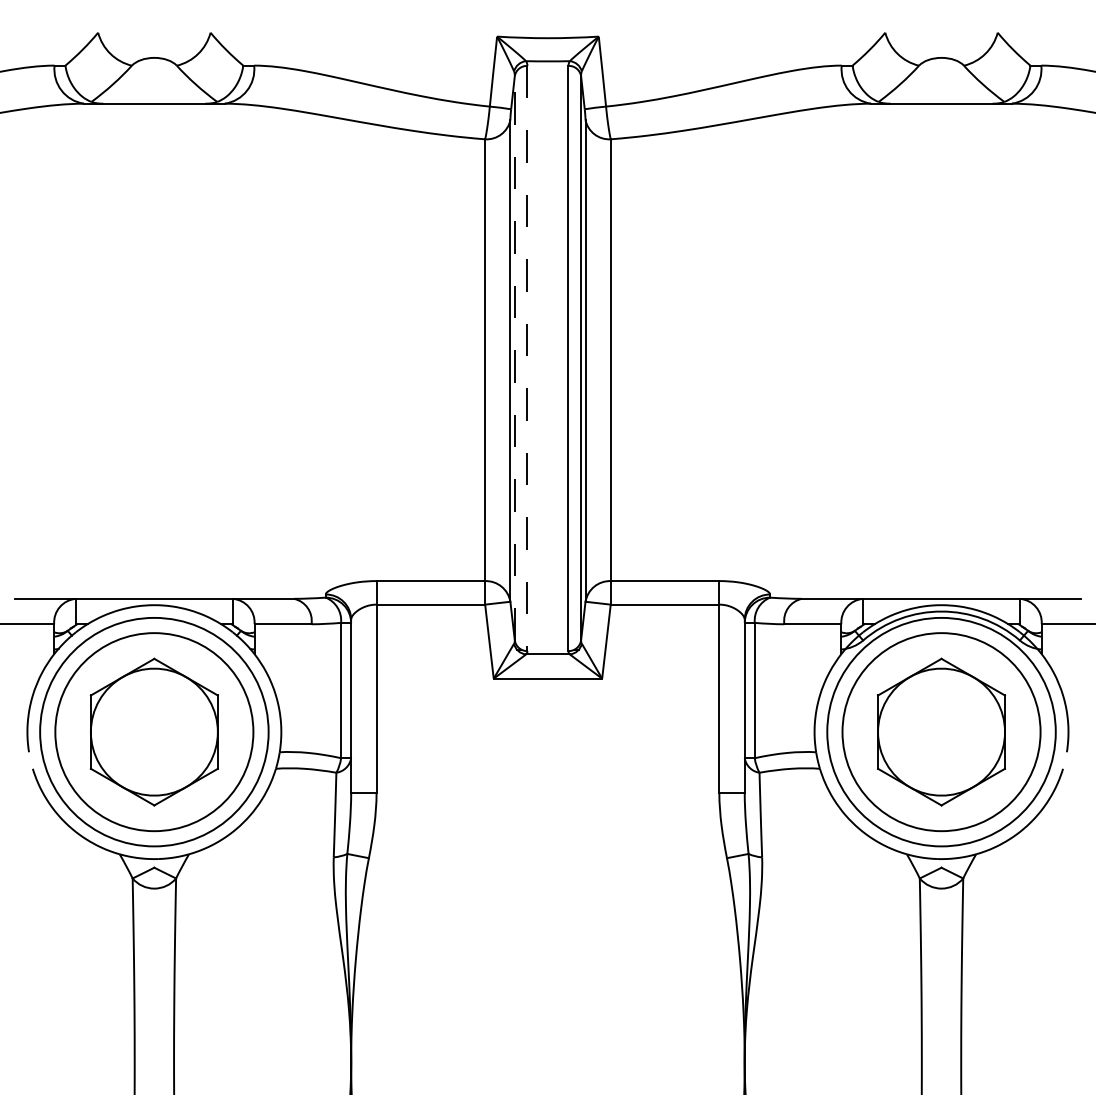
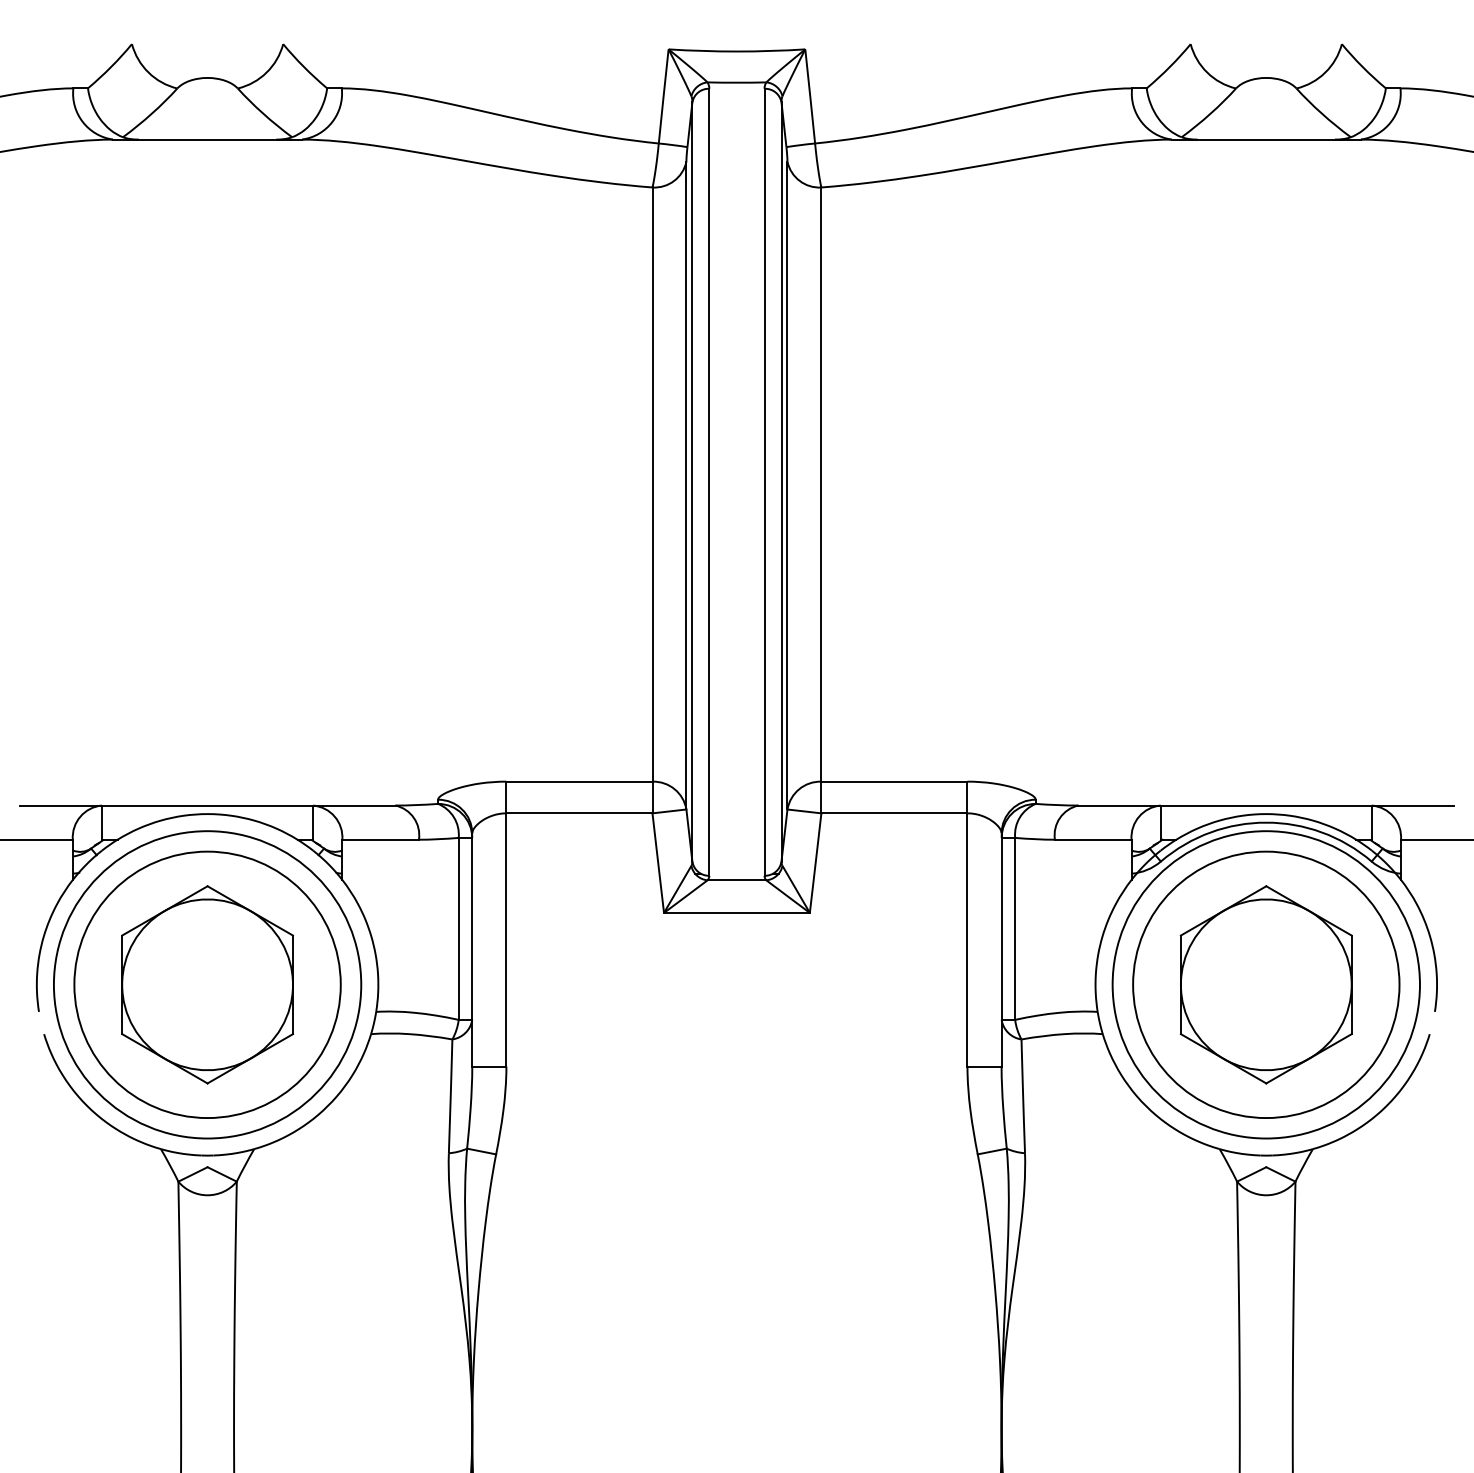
line: (514, 357) -> (692, 481), dashed -> solid
line: (527, 358) -> (709, 482), dashed -> solid

